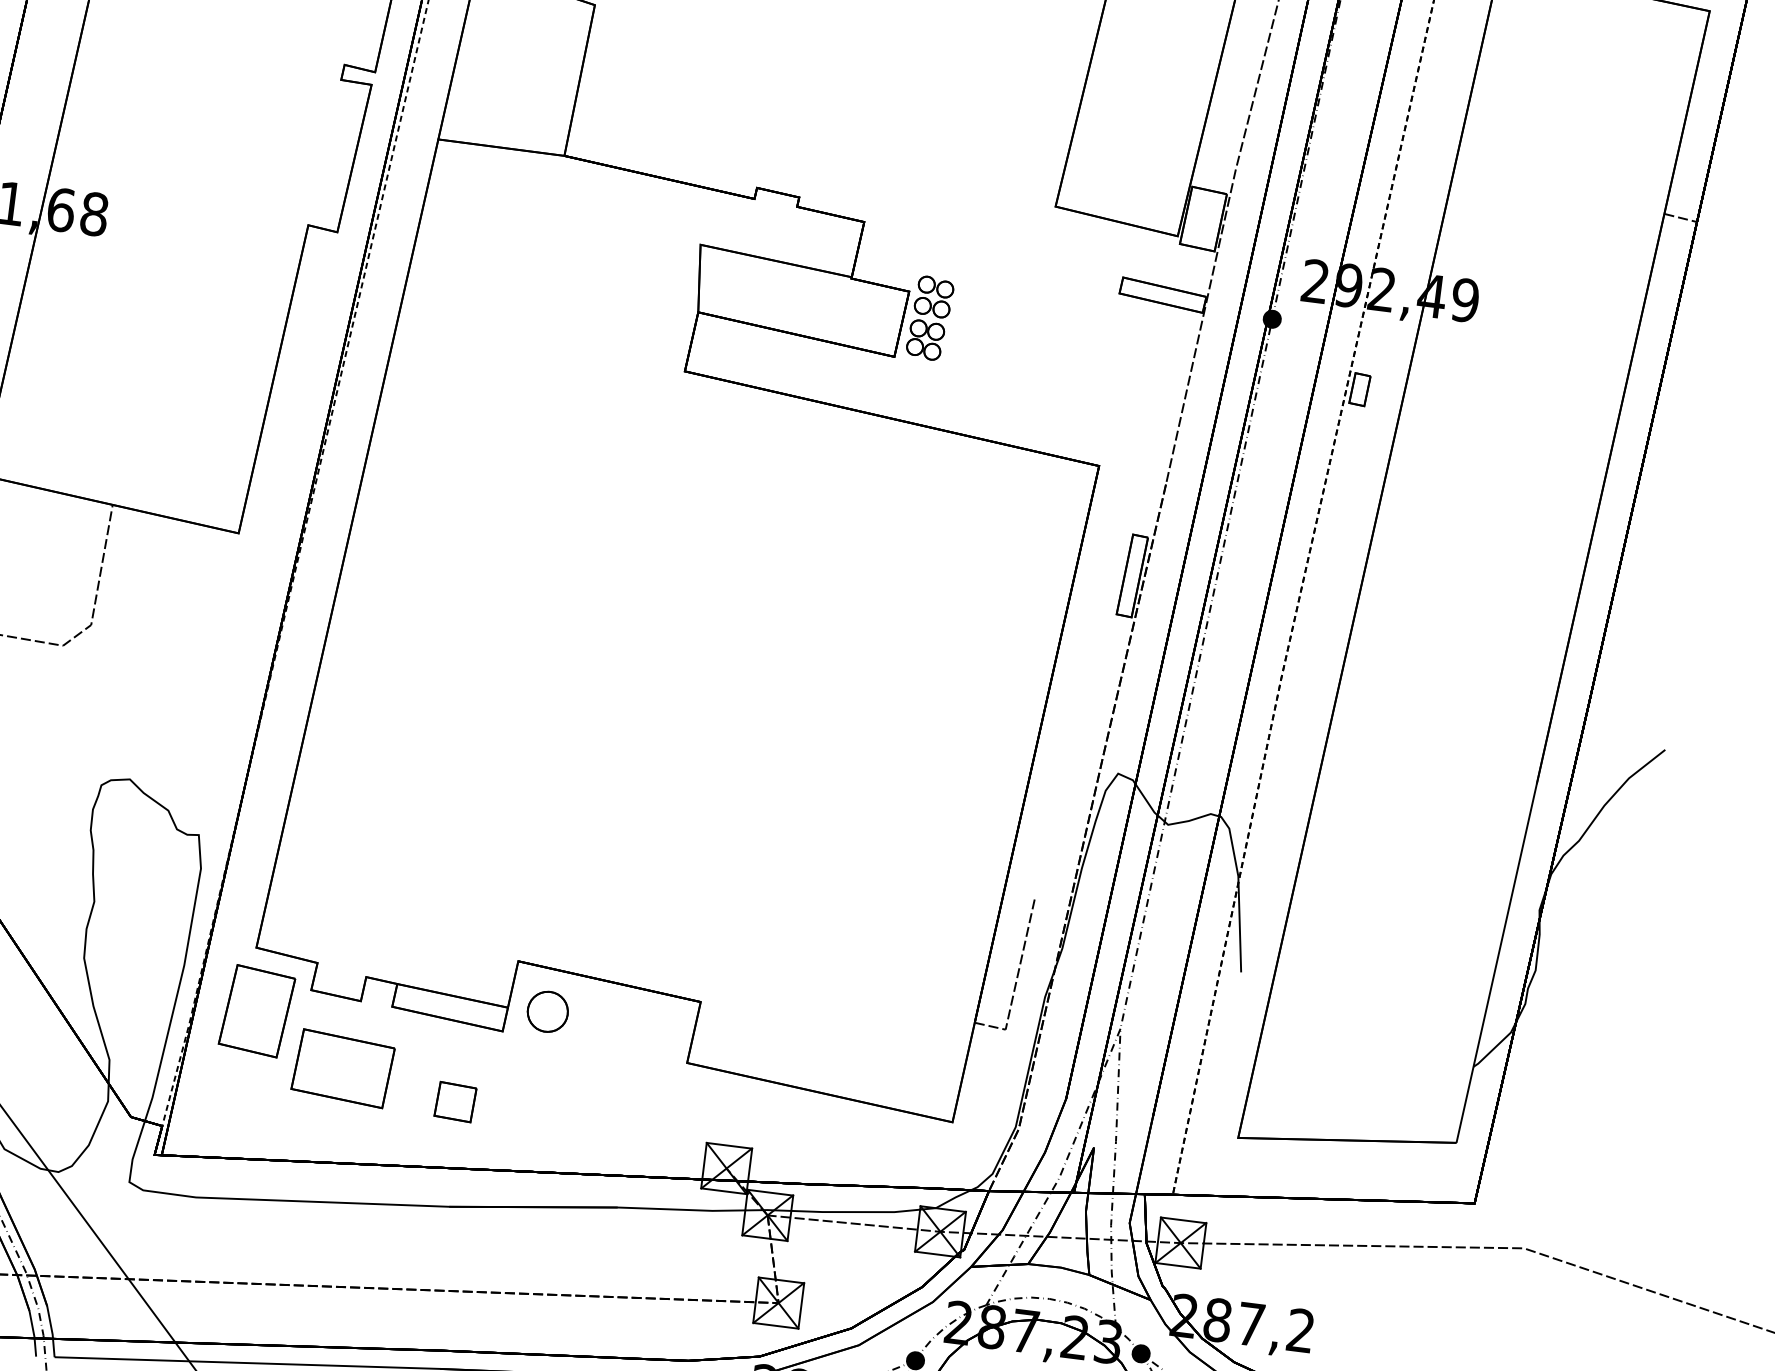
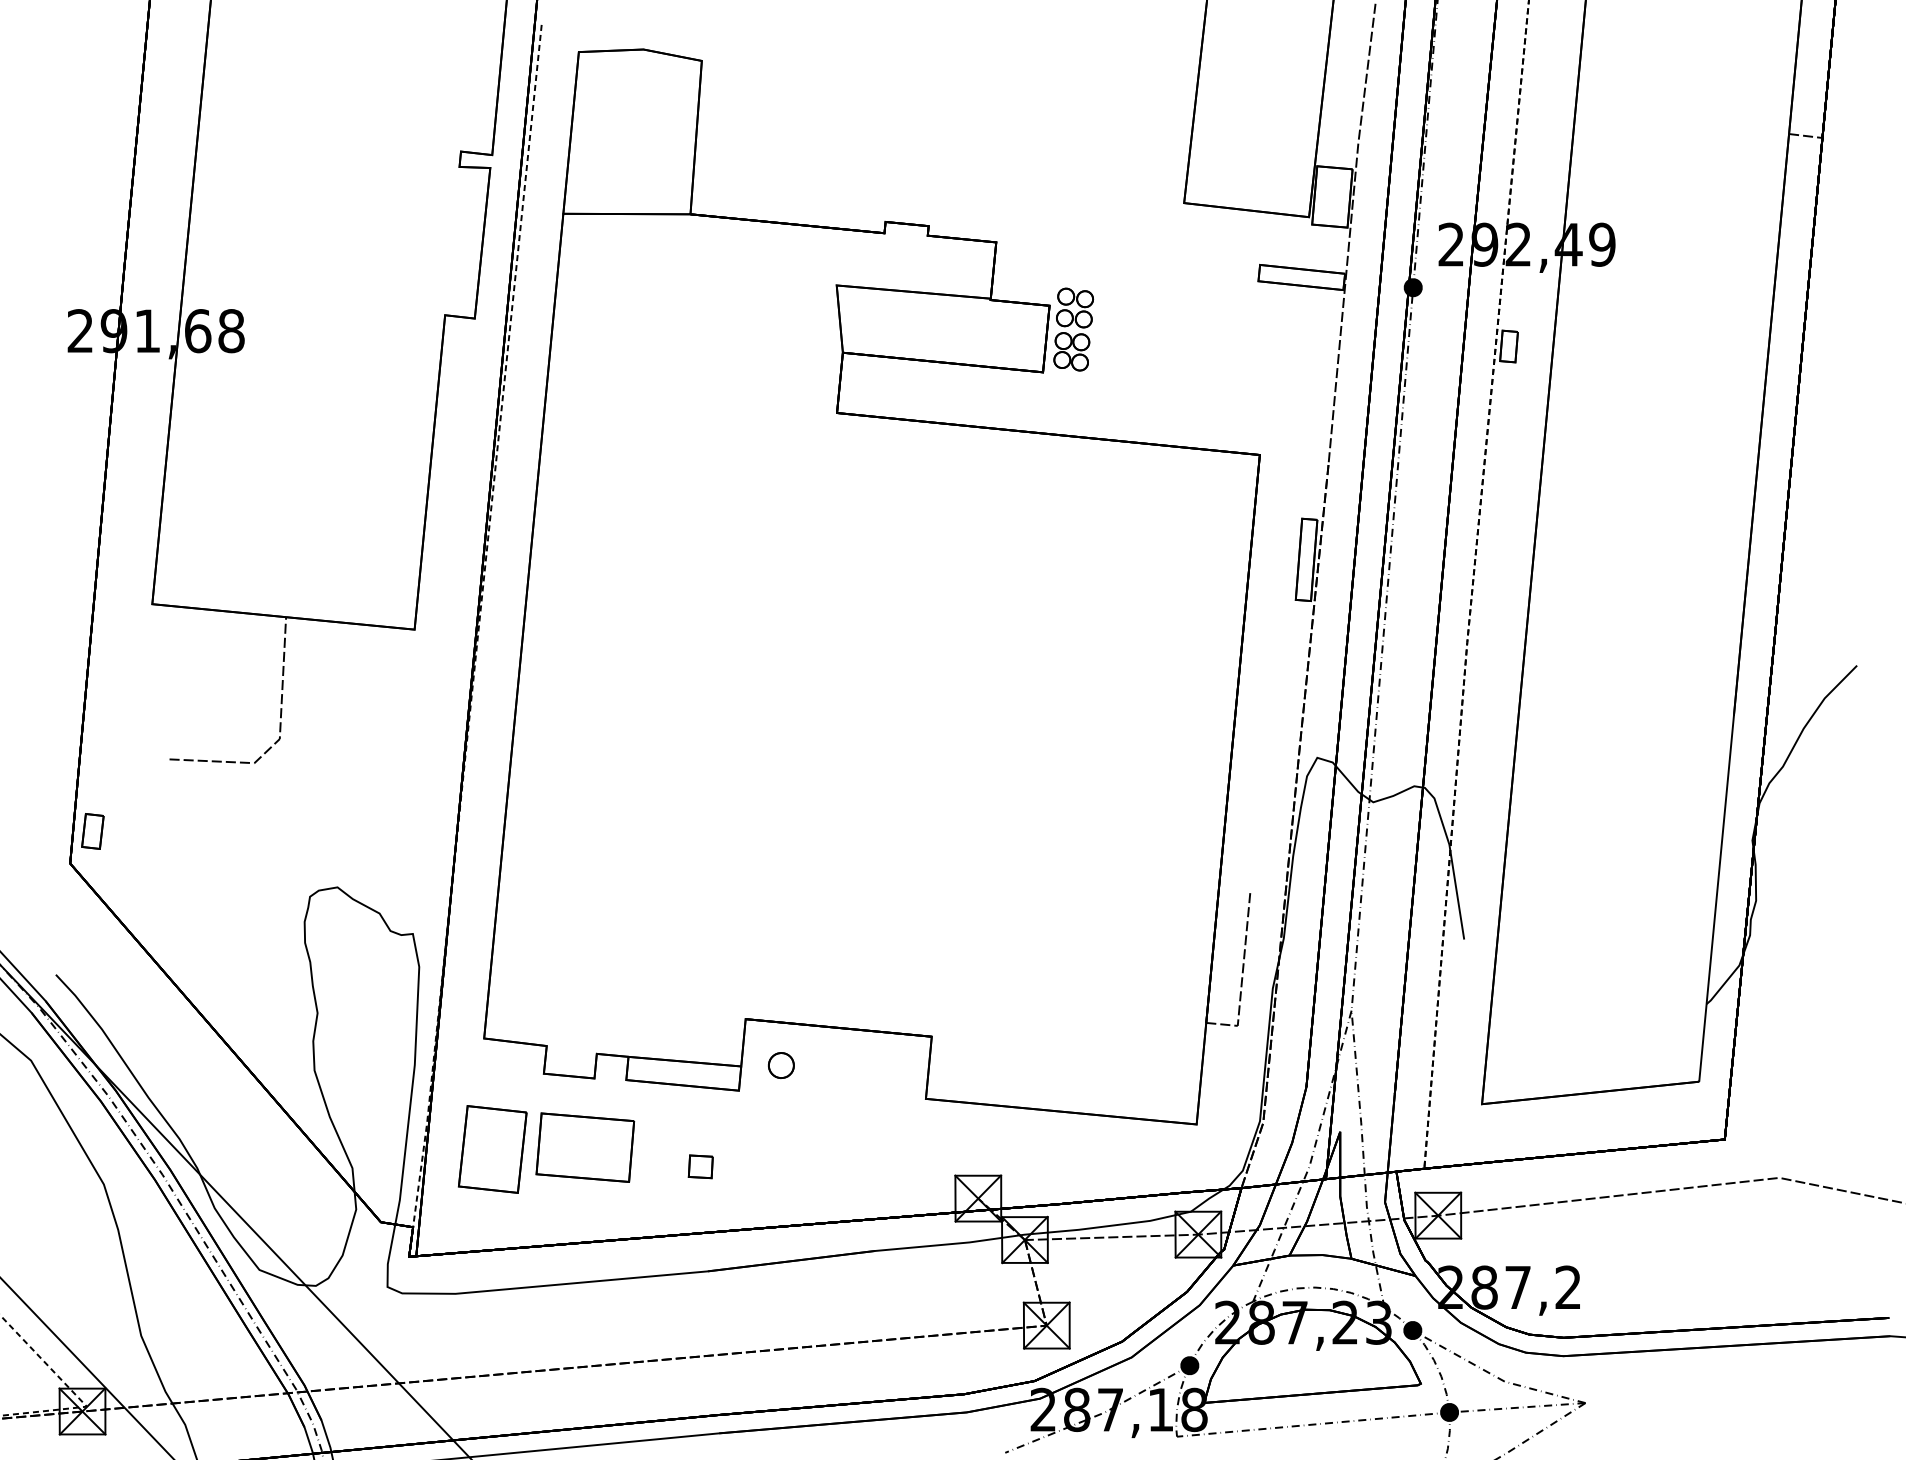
part: (256, 1011) -> (492, 1149), moved
part: (548, 1011) -> (781, 1065), size x0.62
part: (455, 1101) -> (700, 1166), size x0.62

